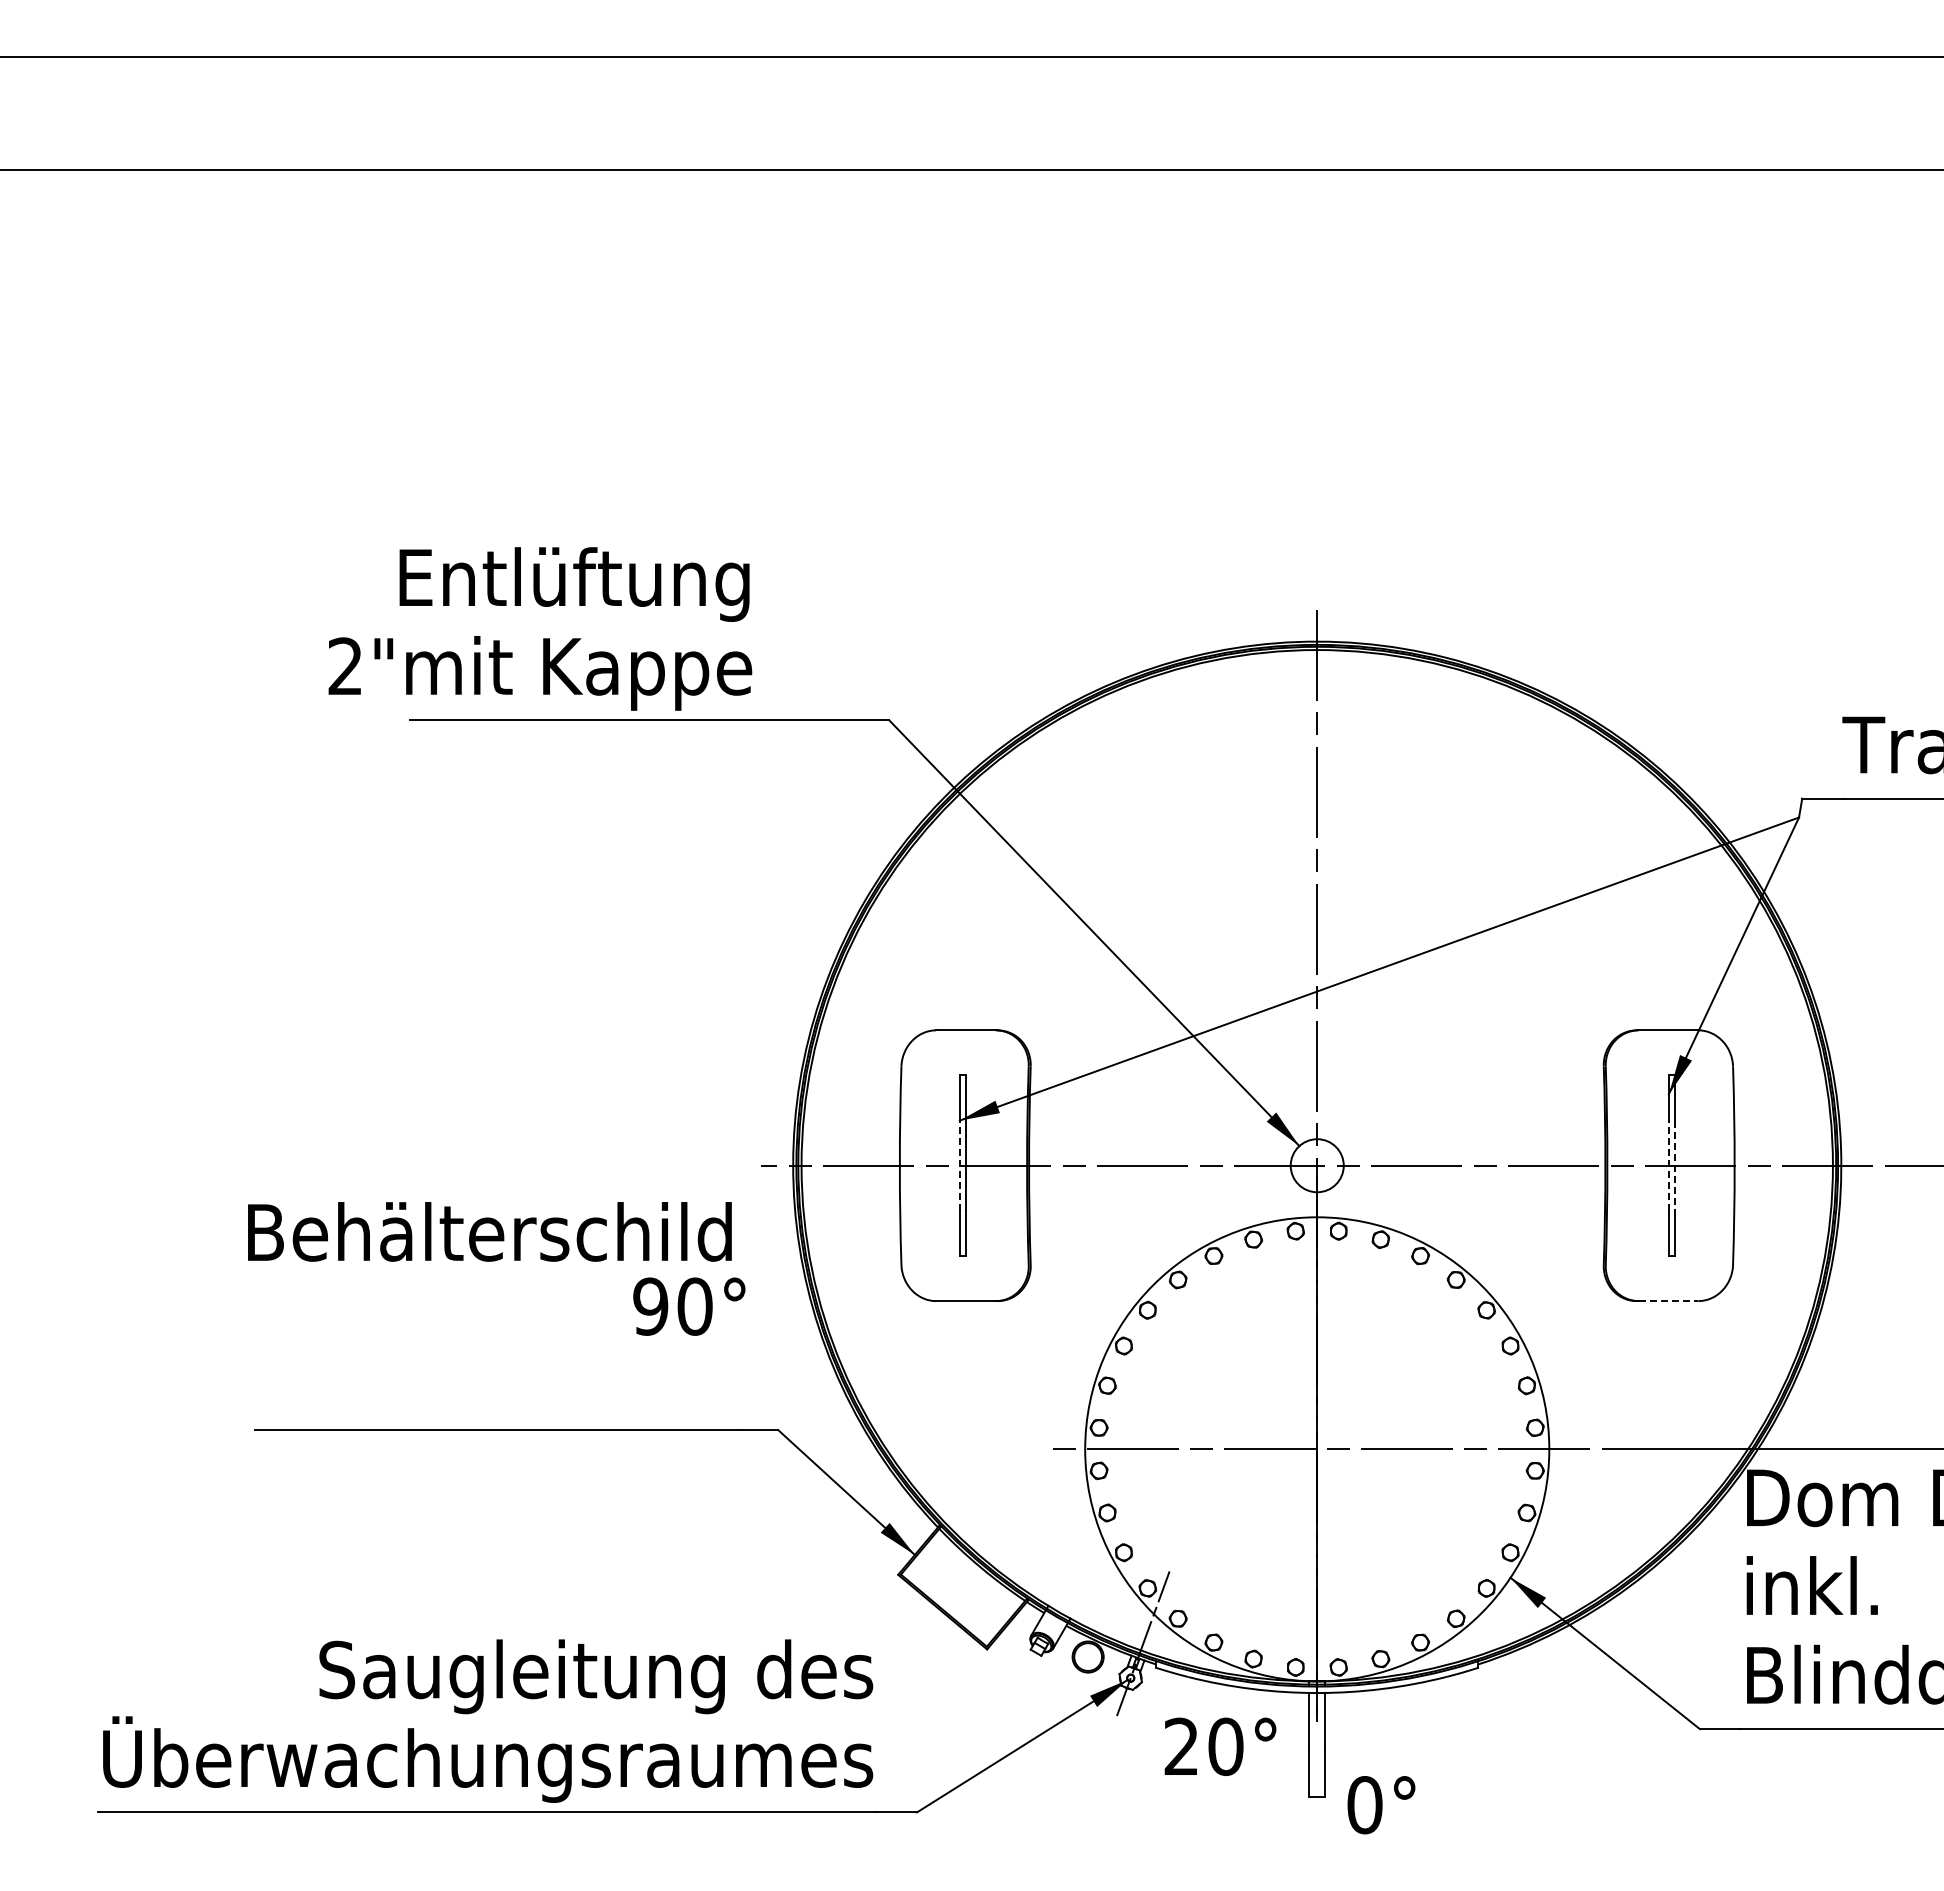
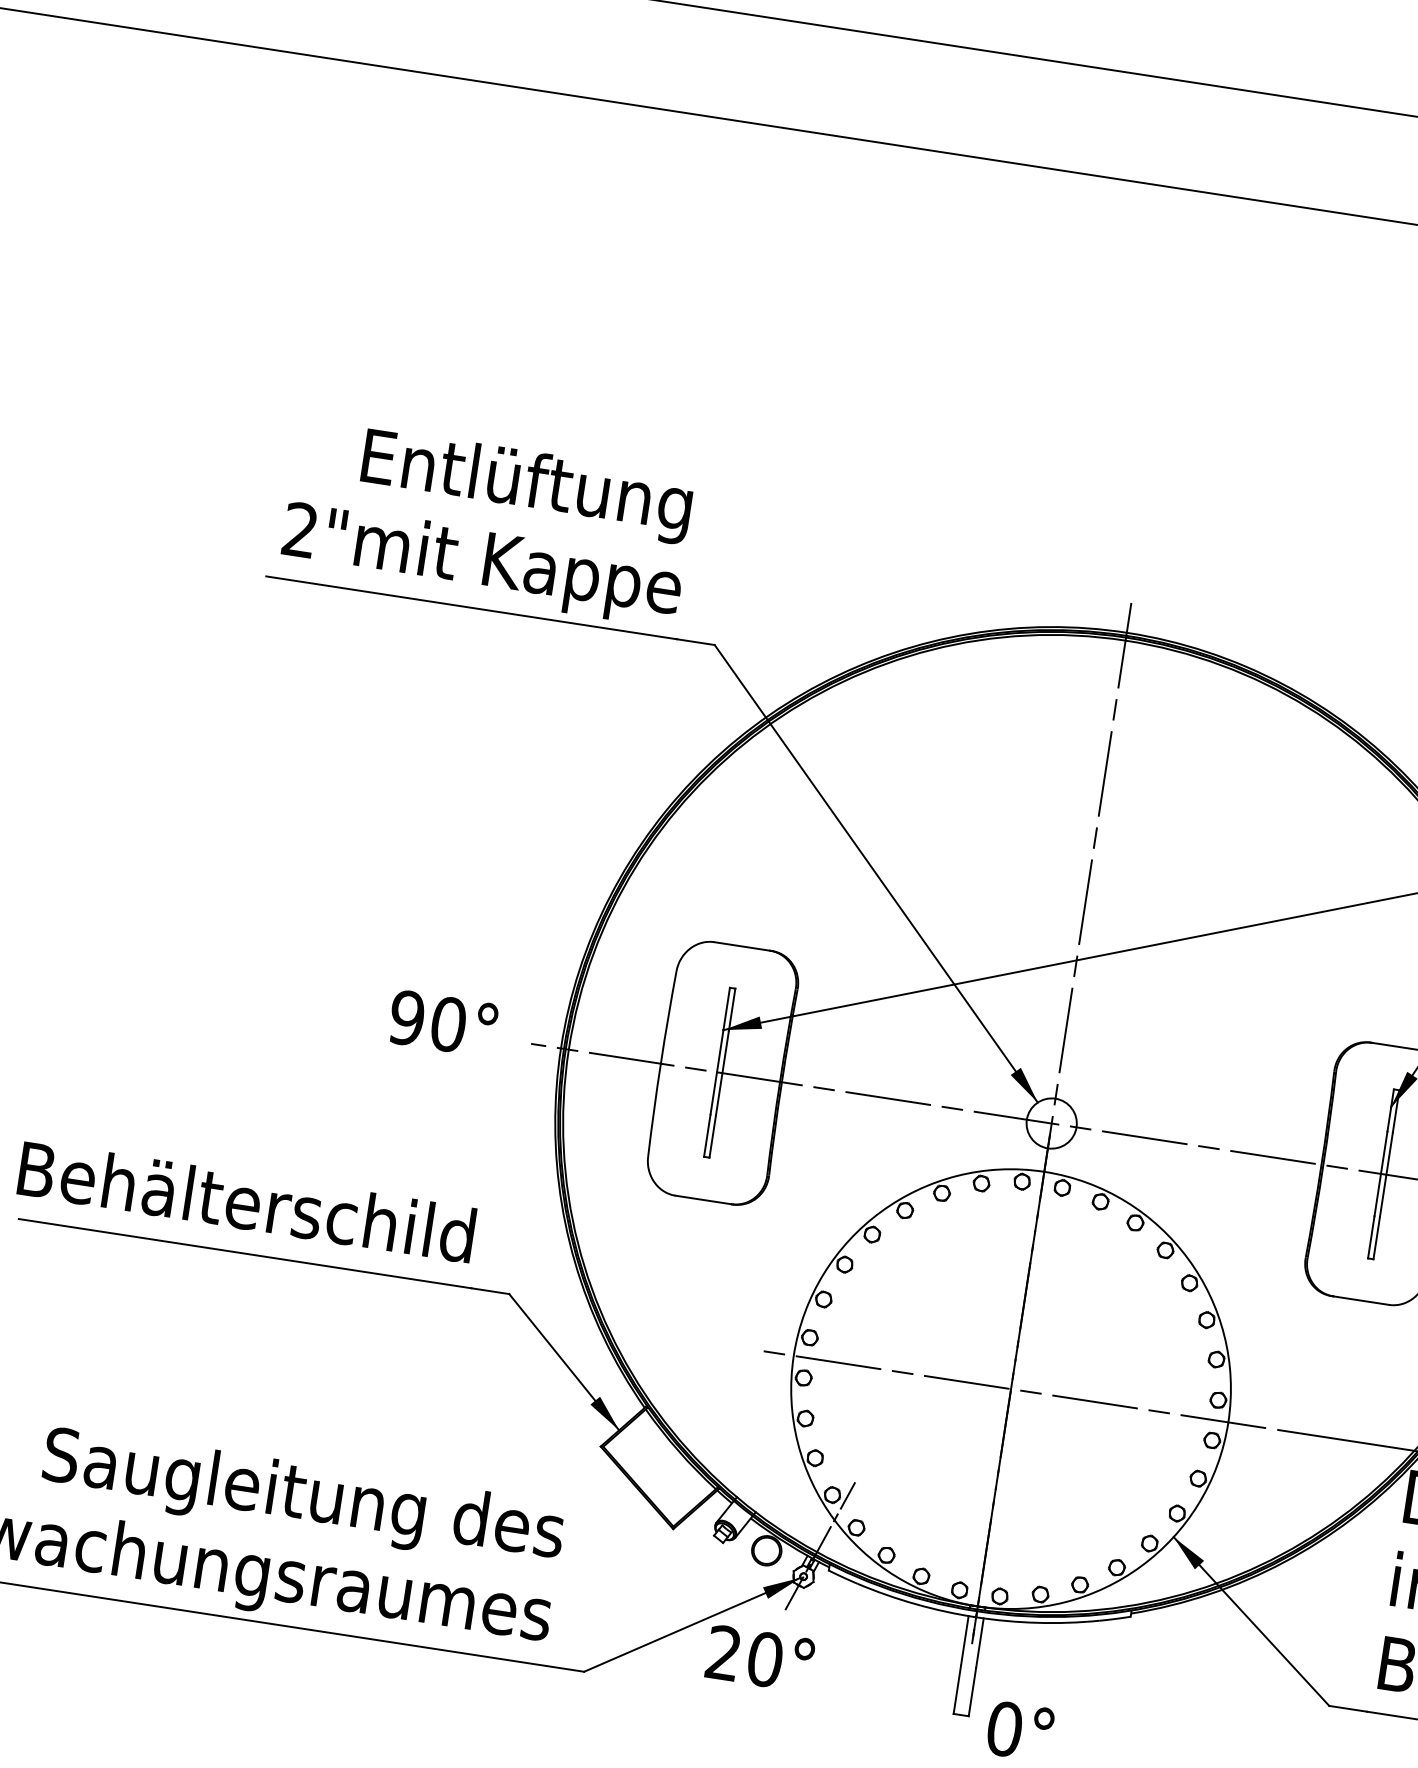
text: (540, 628) -> (488, 522), moved
line: (959, 1165) -> (716, 1072), dashed -> solid
line: (1668, 1165) -> (1380, 1173), dashed -> solid
line: (1674, 1166) -> (1386, 1175), dashed -> solid
text: (489, 1231) -> (246, 1201), moved
line: (1668, 1301) -> (1361, 1301), dashed -> solid
text: (689, 1306) -> (443, 1023), moved
text: (1220, 1746) -> (760, 1658), moved

